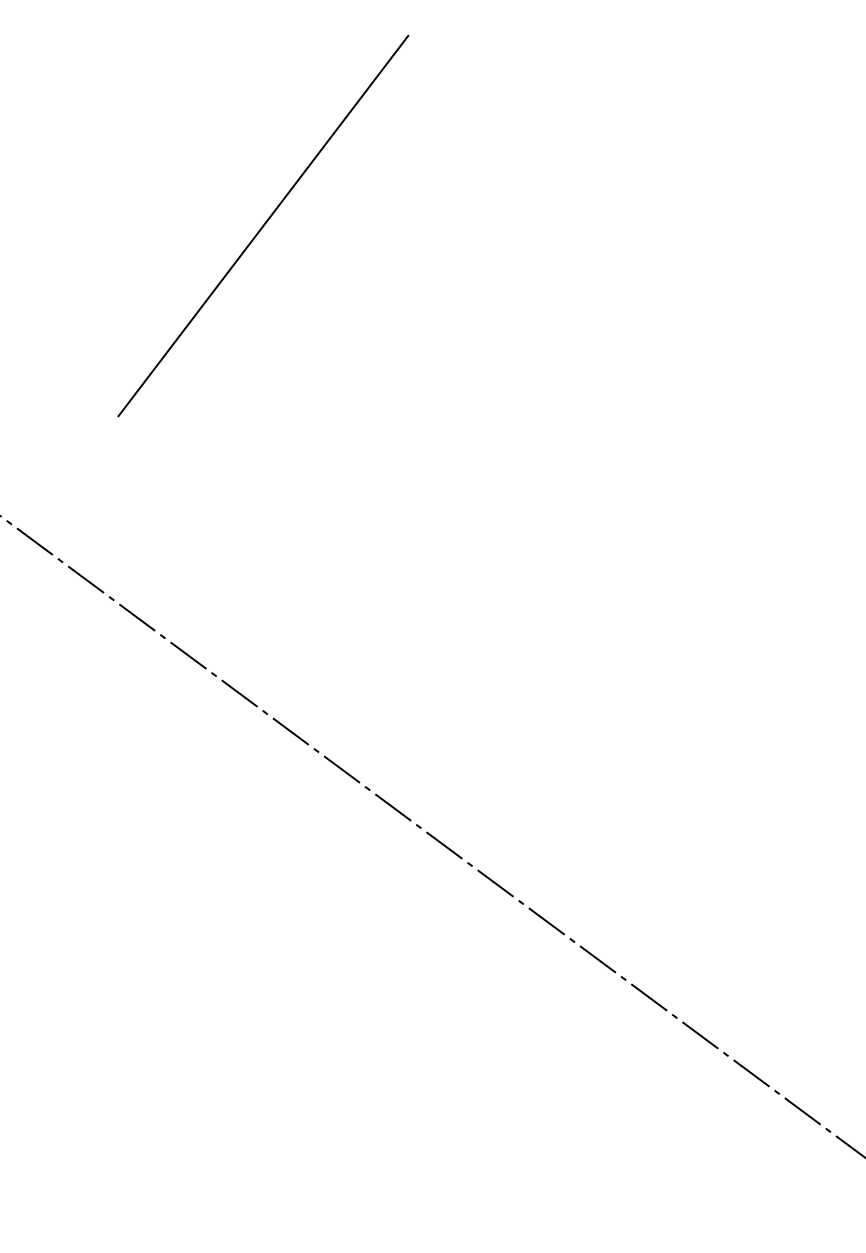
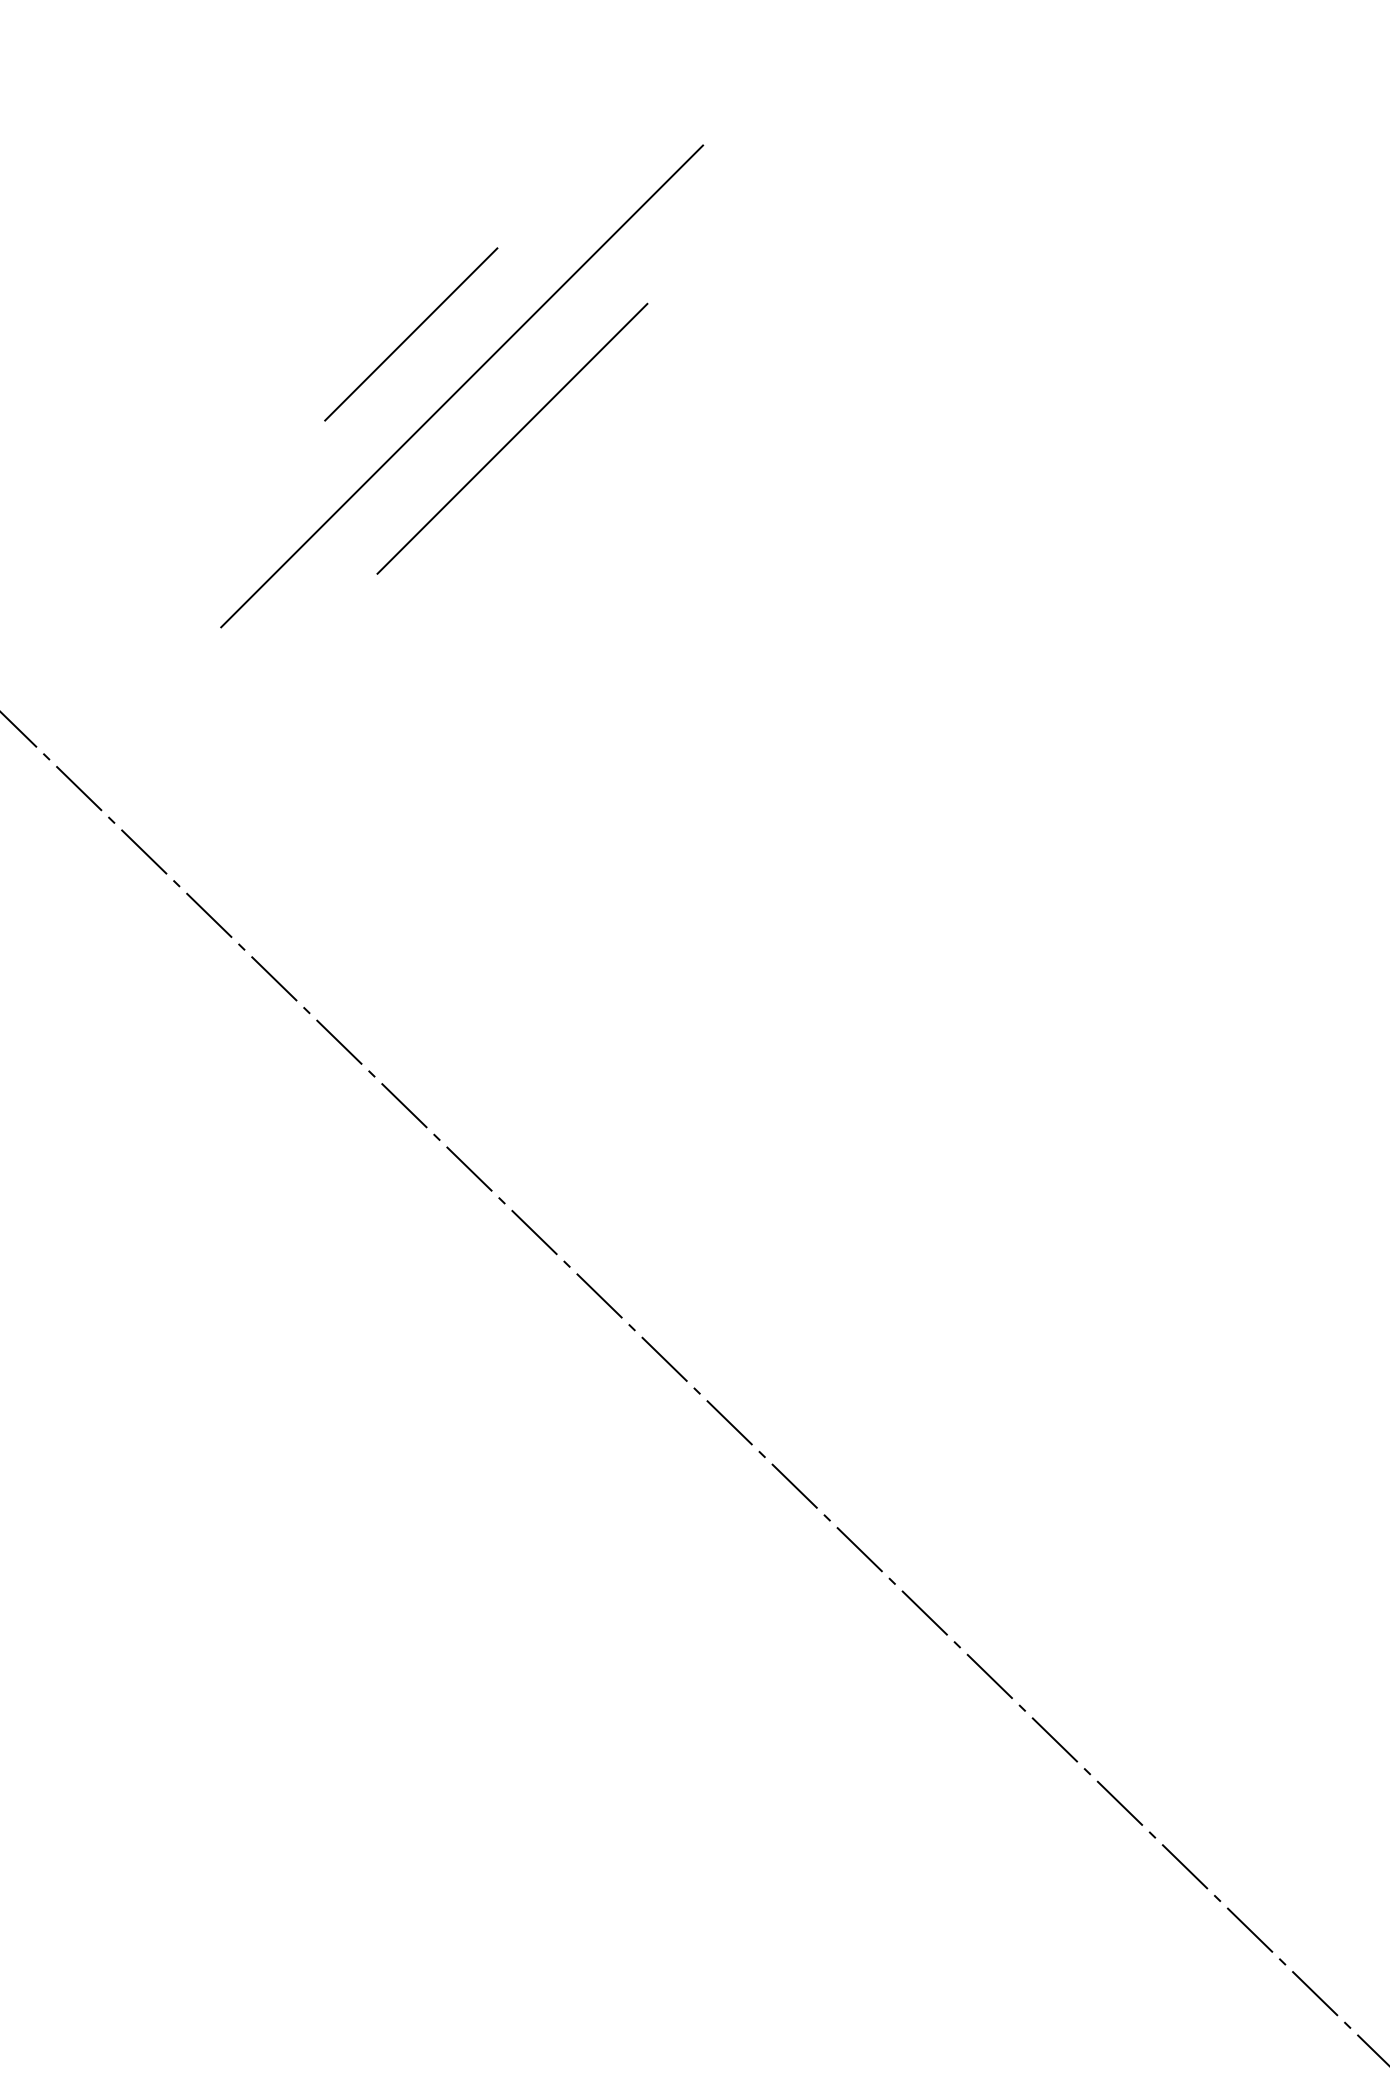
line: (223, 194) -> (411, 334), added
line: (303, 257) -> (512, 438), added

